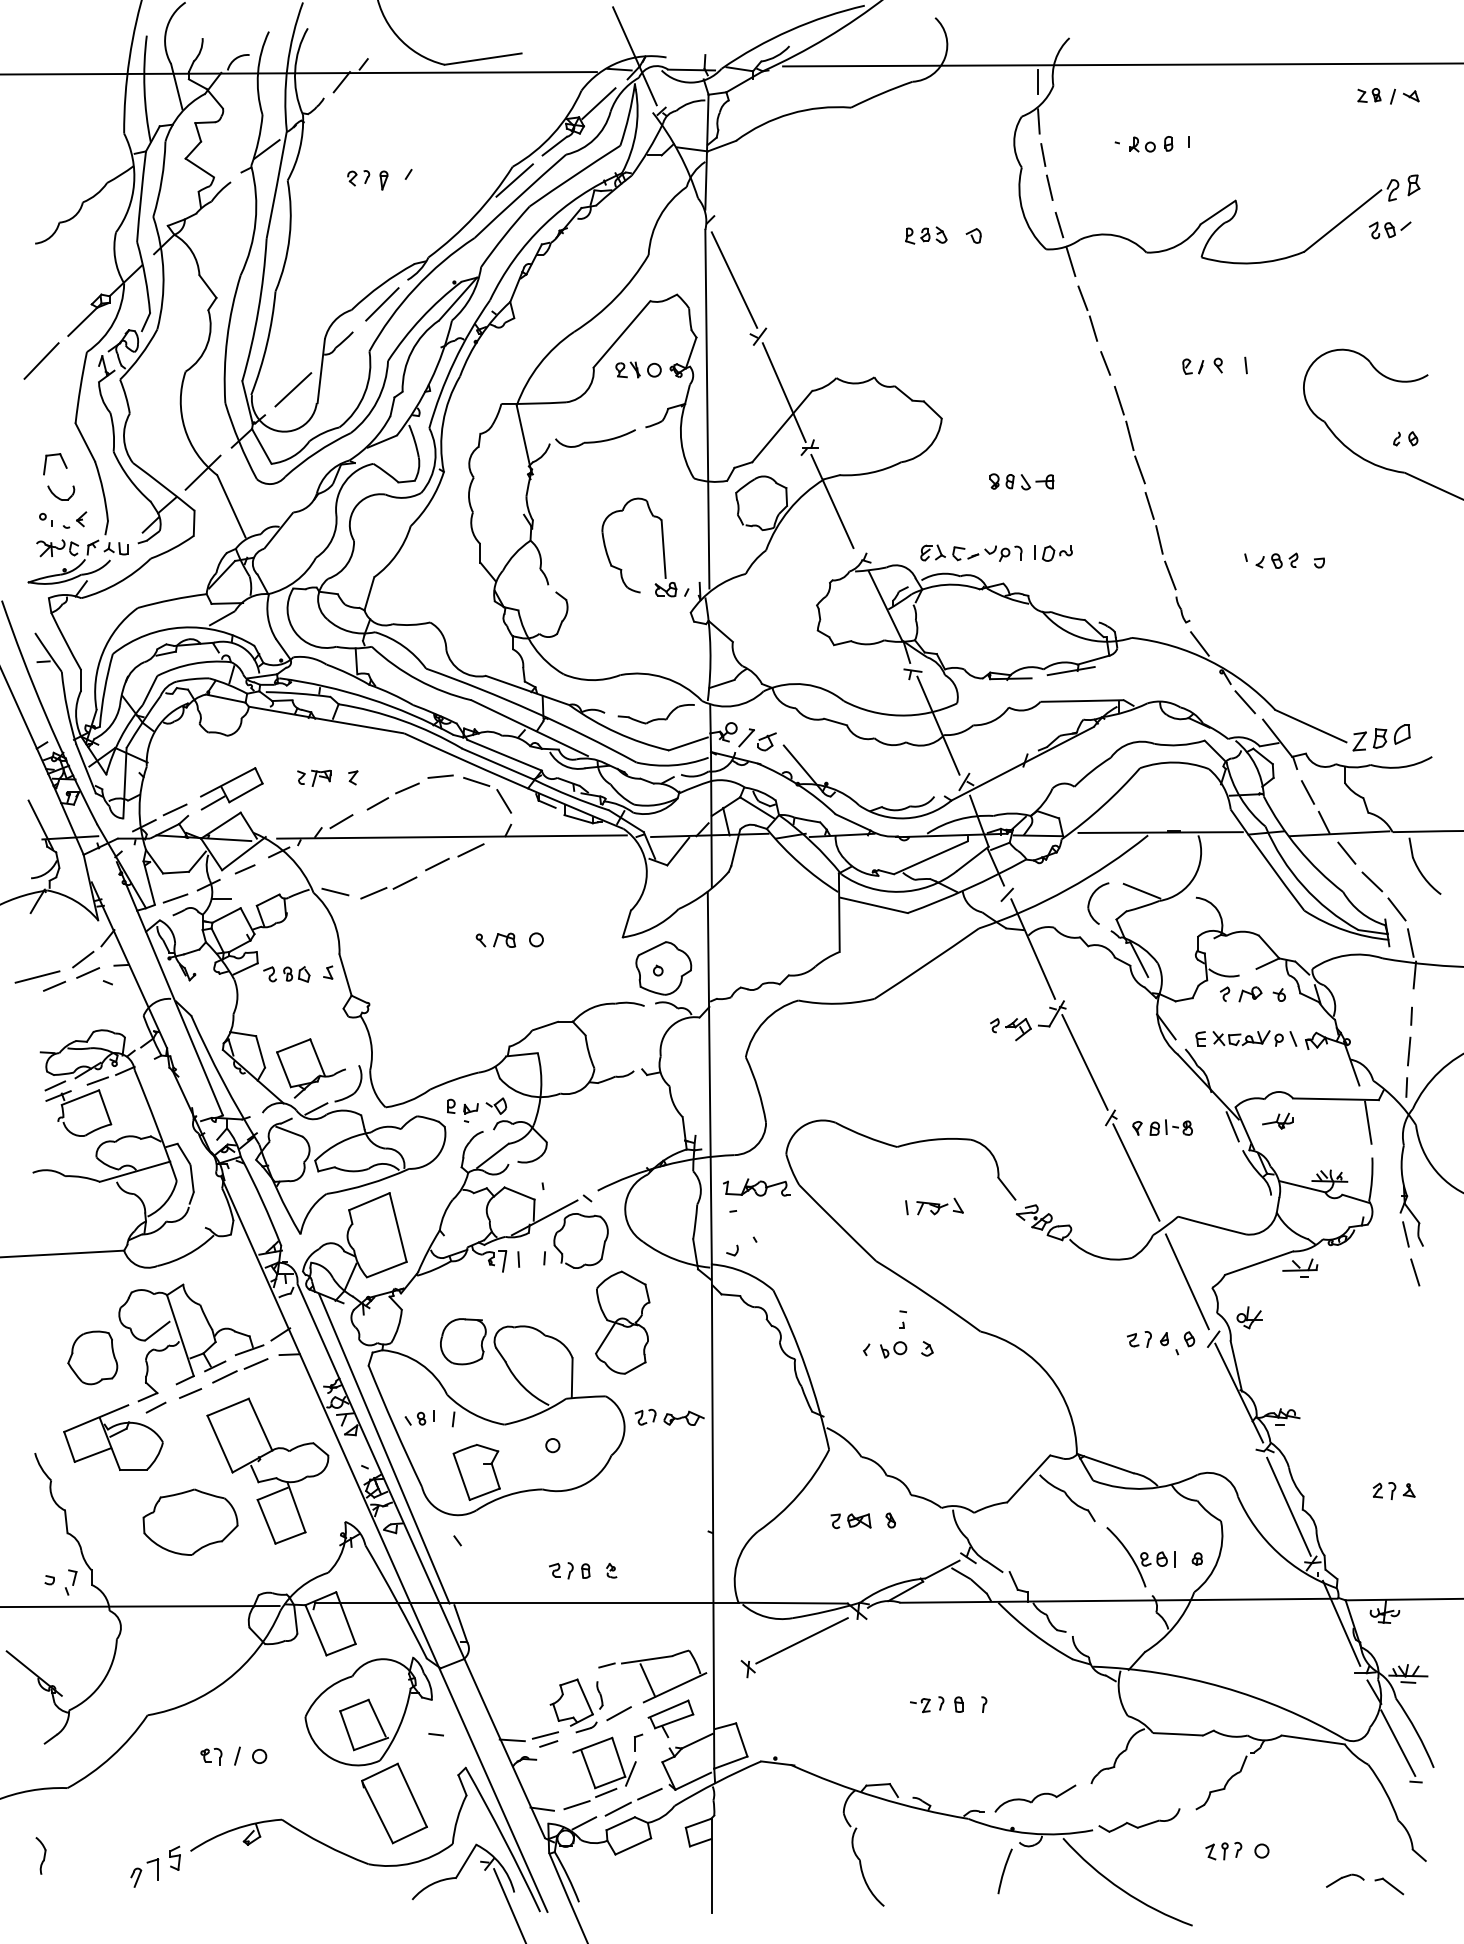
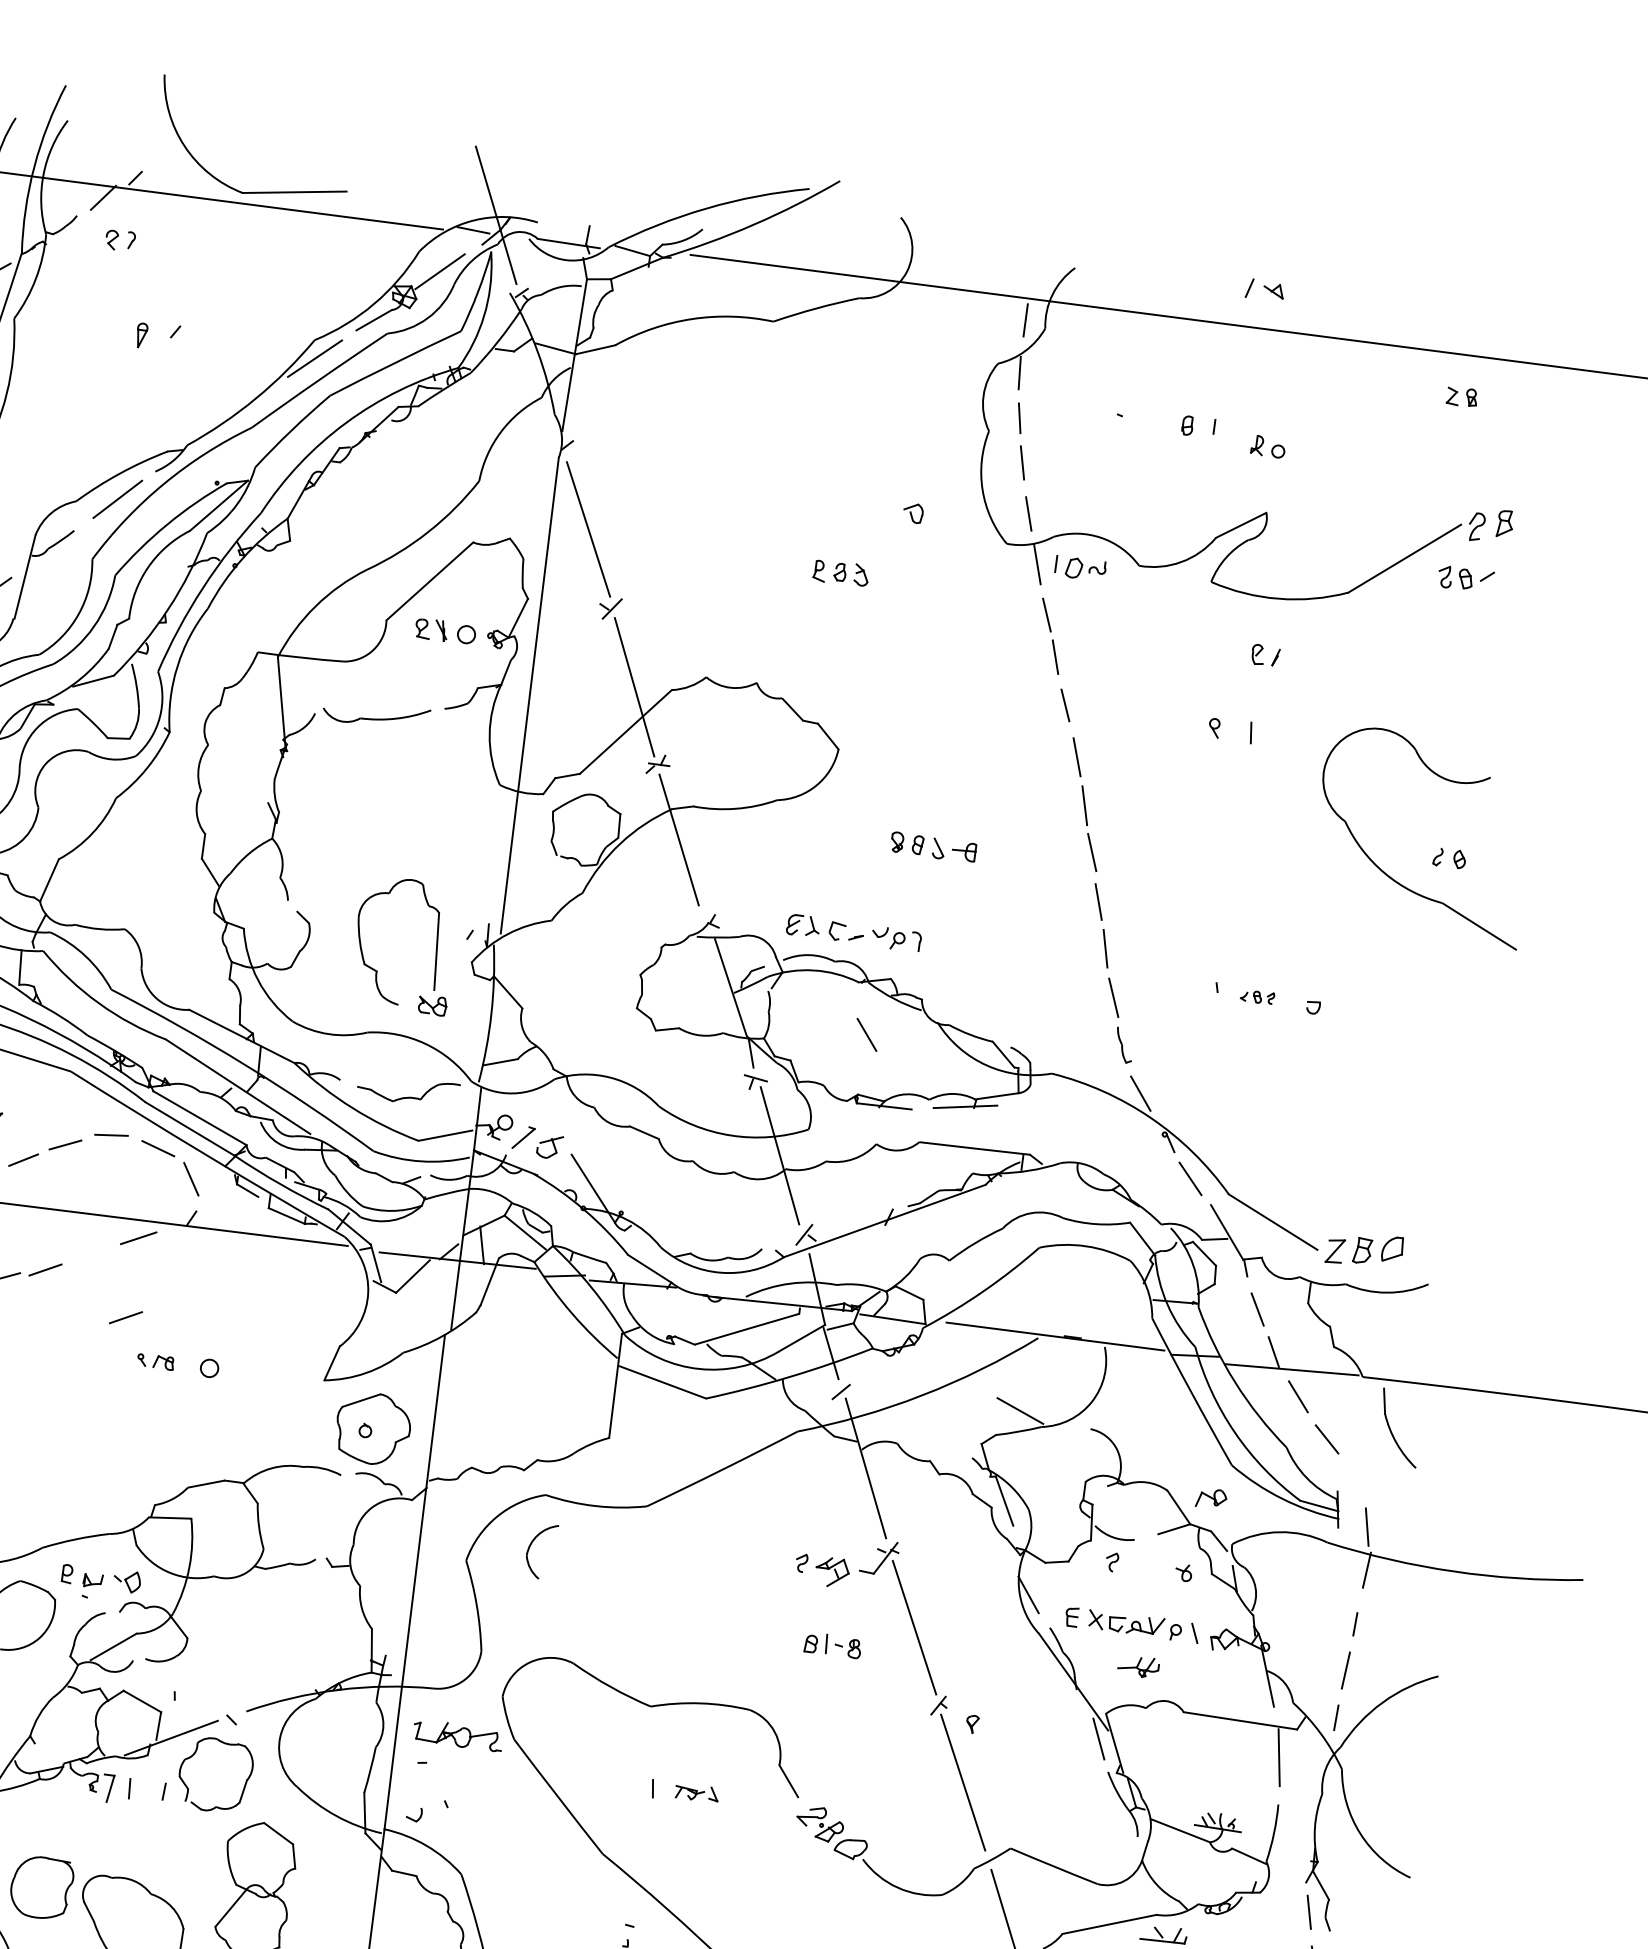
part: (1404, 96) -> (1264, 289), moved
part: (1142, 144) -> (1268, 446), moved
part: (358, 178) -> (120, 240), moved
part: (926, 235) -> (841, 573), moved
part: (1193, 366) -> (1266, 655), moved
part: (662, 547) -> (435, 949), moved
part: (1053, 553) -> (1080, 568), moved
part: (1276, 560) -> (1256, 996), size x0.6
line: (437, 864) -> (126, 1317), moved
part: (1091, 899) -> (532, 1544), moved
line: (1396, 909) -> (866, 1034), moved
part: (495, 939) -> (155, 1360), size x0.7
part: (1250, 994) -> (1211, 1498), moved
part: (1277, 1120) -> (1138, 1665), moved
part: (1170, 1127) -> (832, 1645), moved
part: (939, 1206) -> (696, 1792), size x0.7

